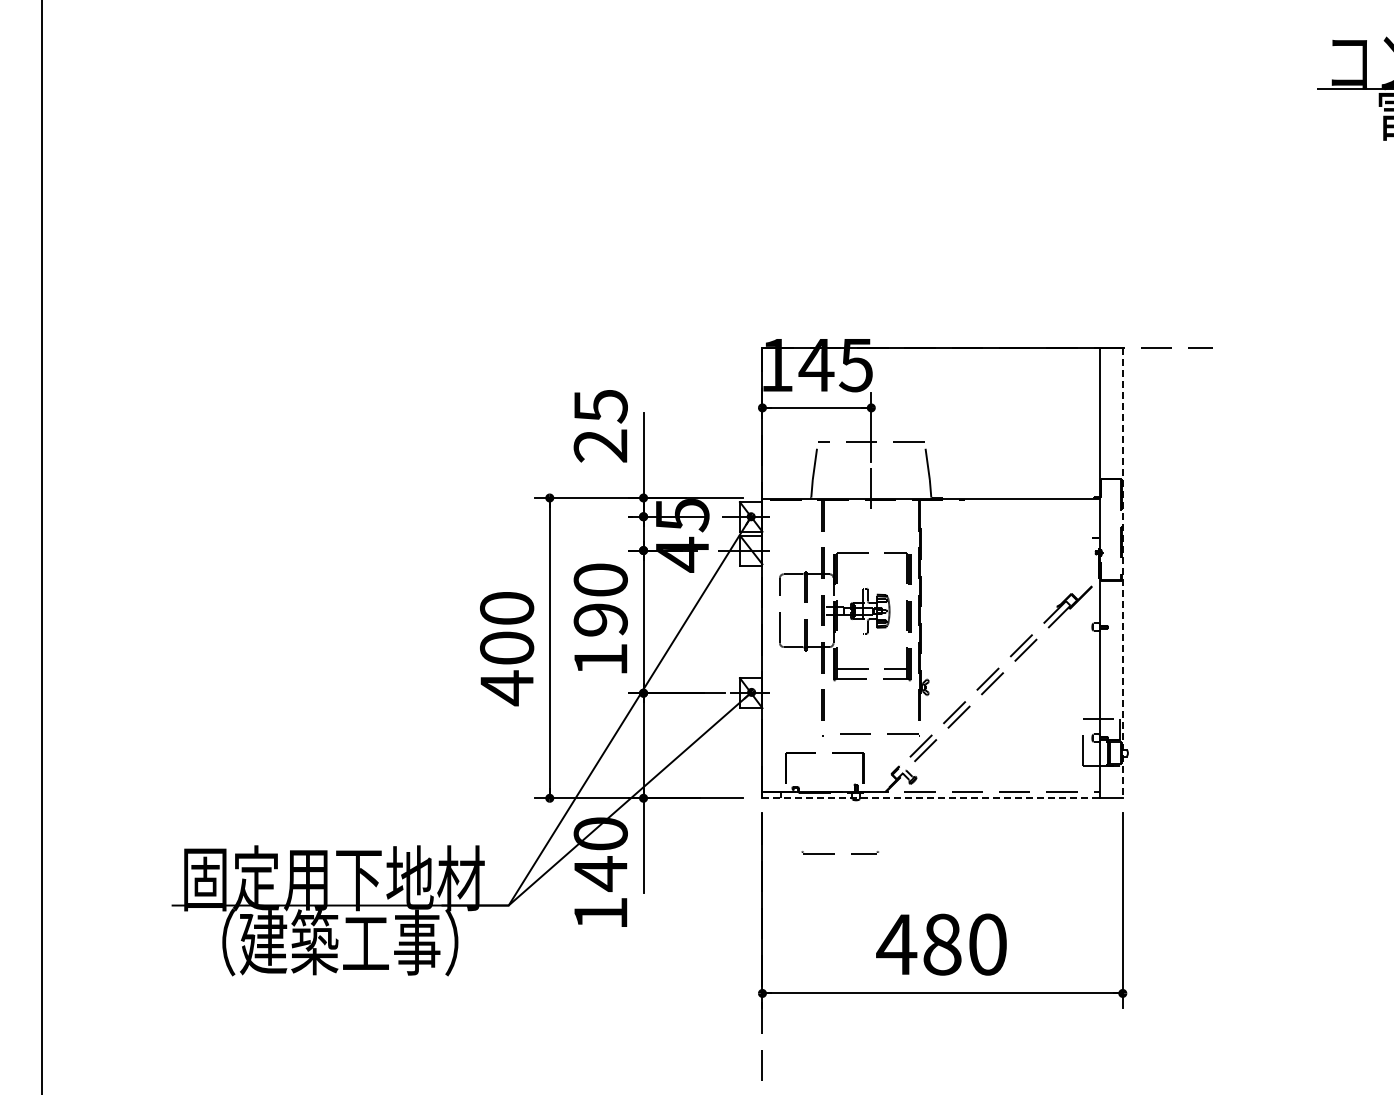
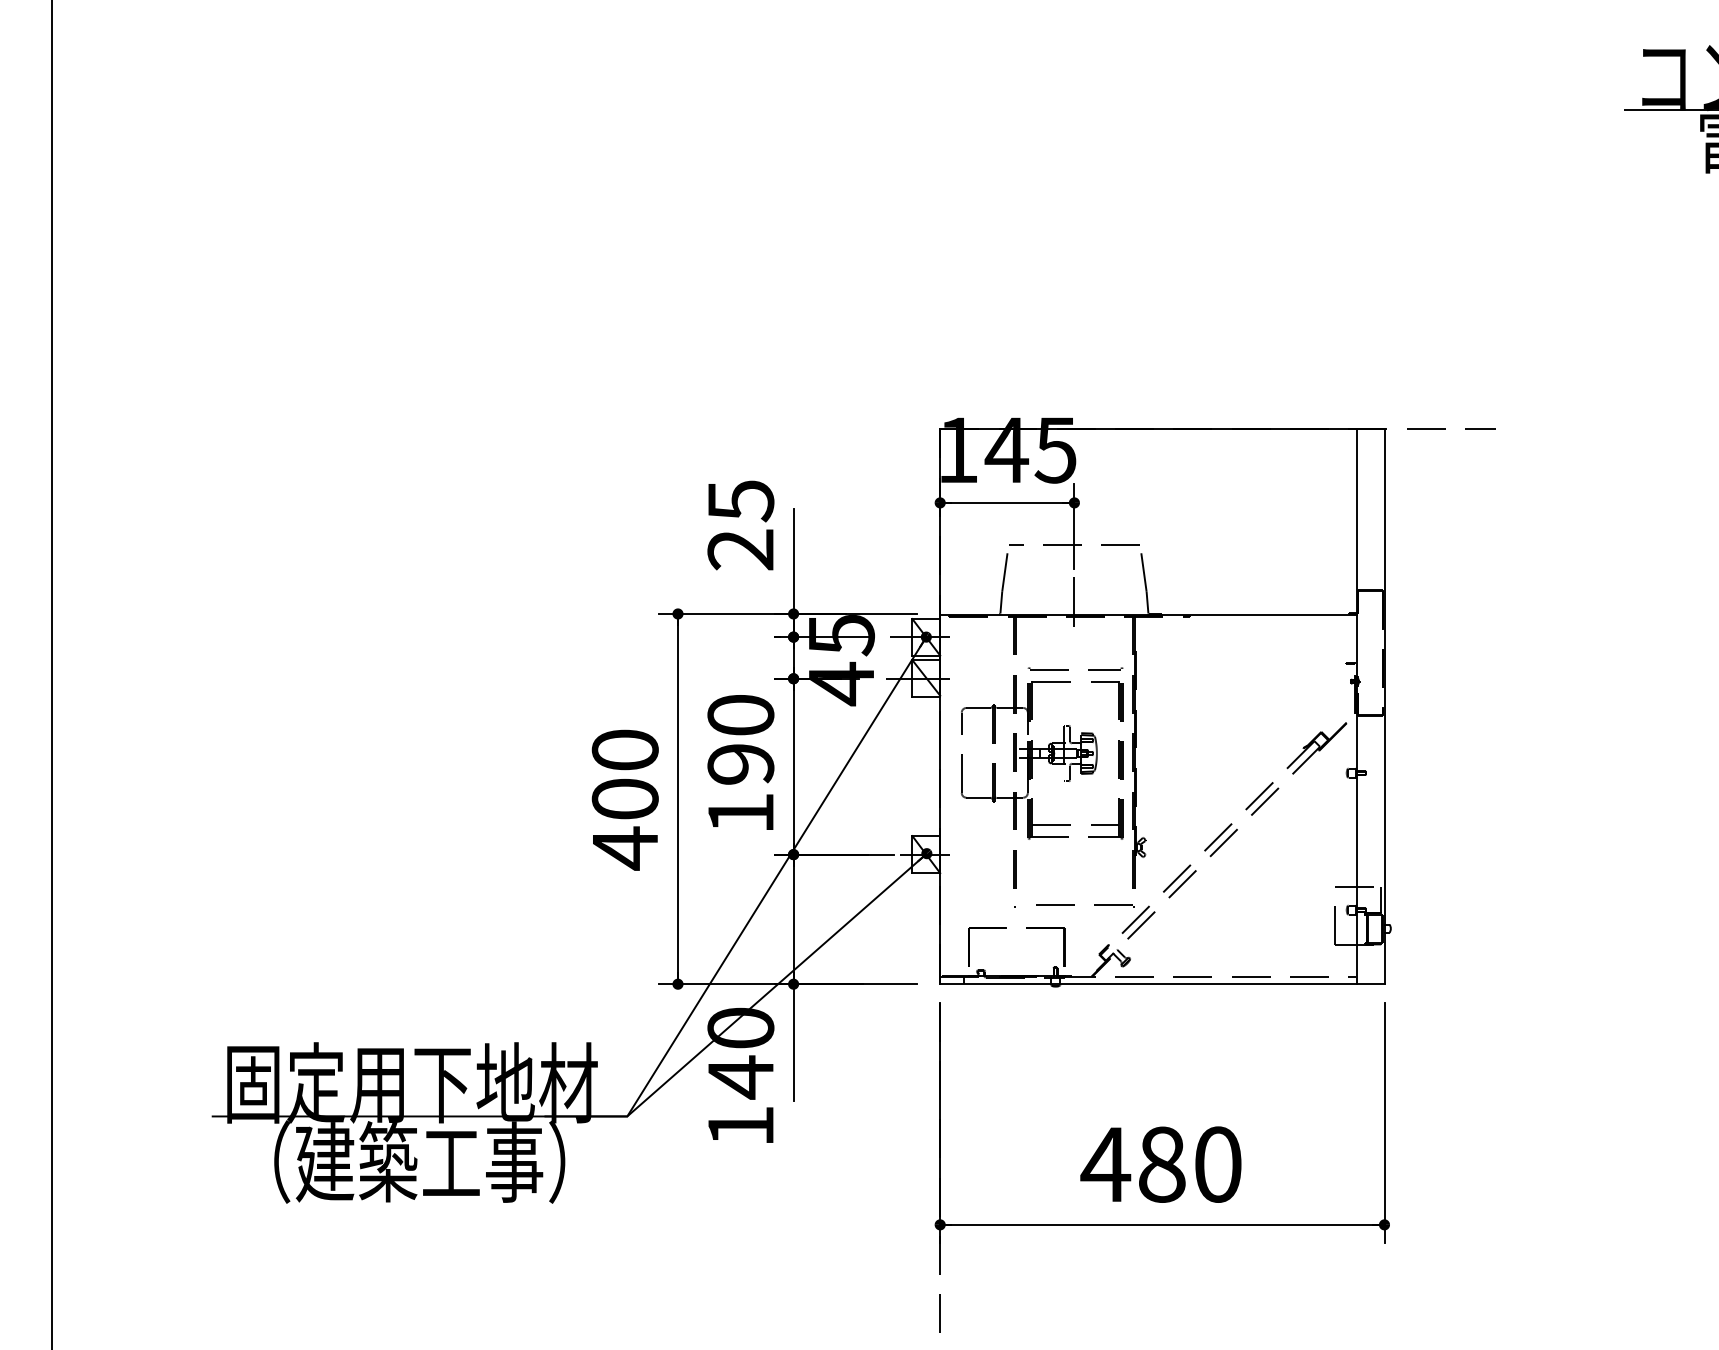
line: (1122, 573) -> (1384, 707), dashed -> solid
line: (931, 798) -> (1148, 984), dashed -> solid
part: (834, 853) -> (1068, 670), moved

